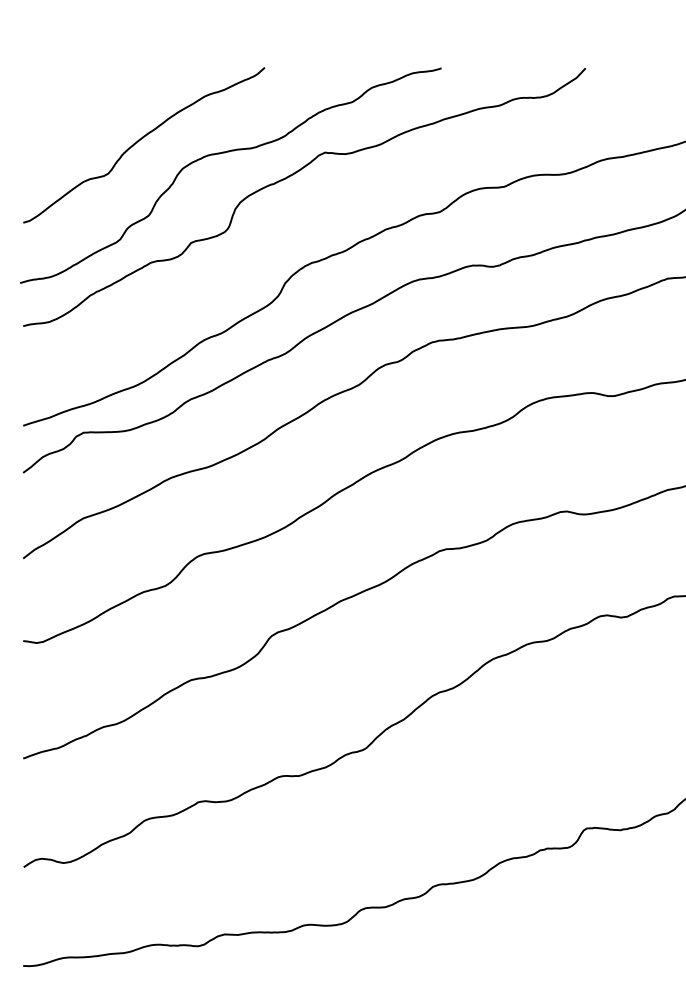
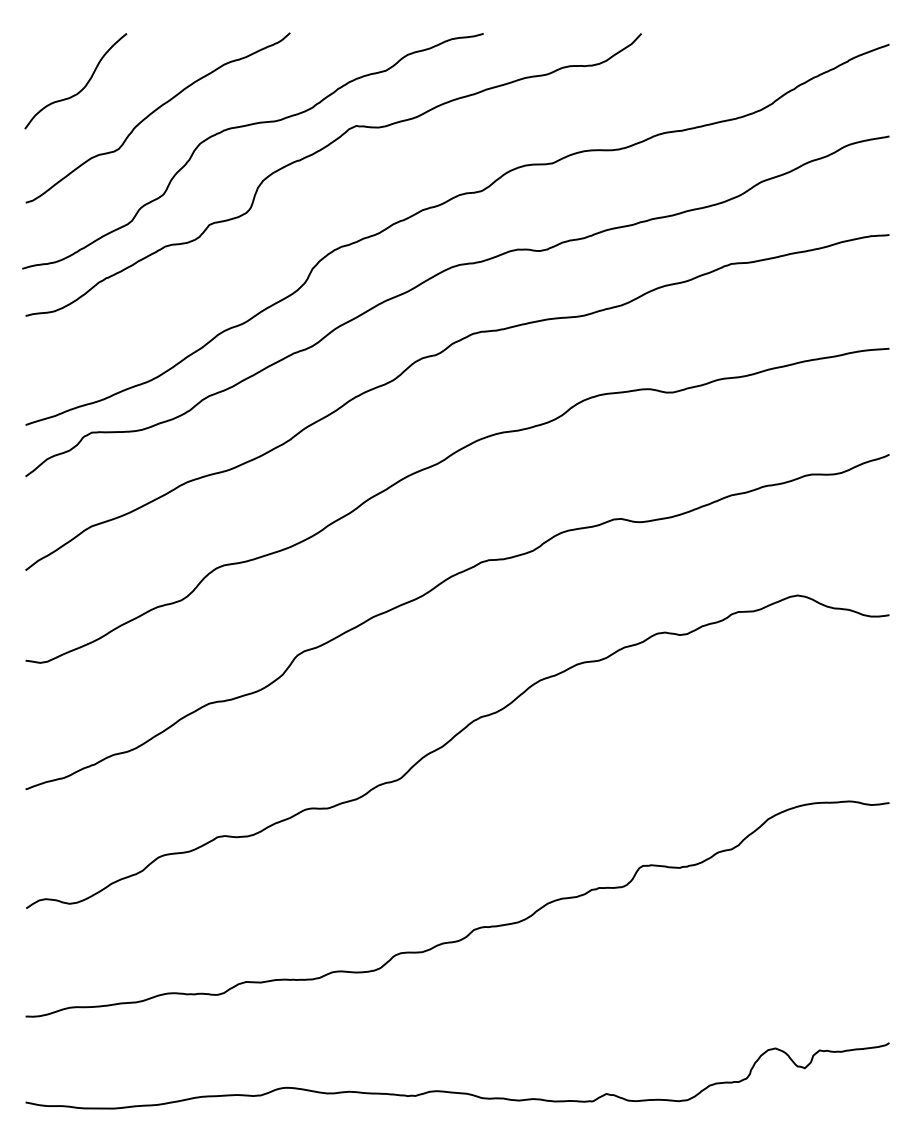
curve: (76, 115) -> (84, 85), added

